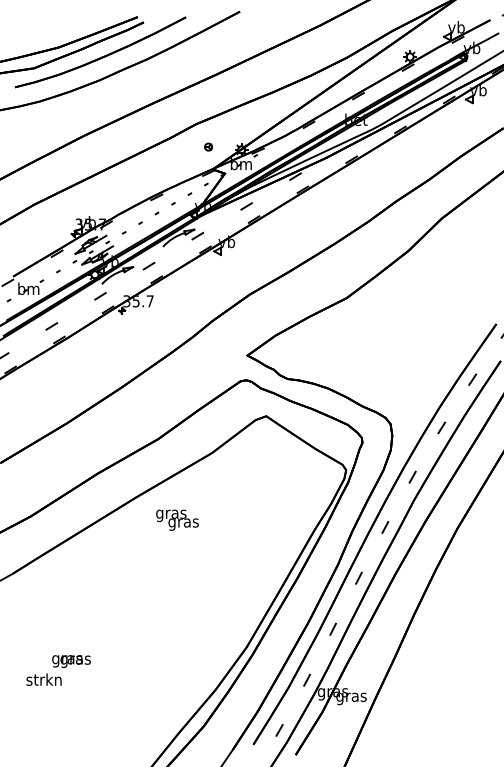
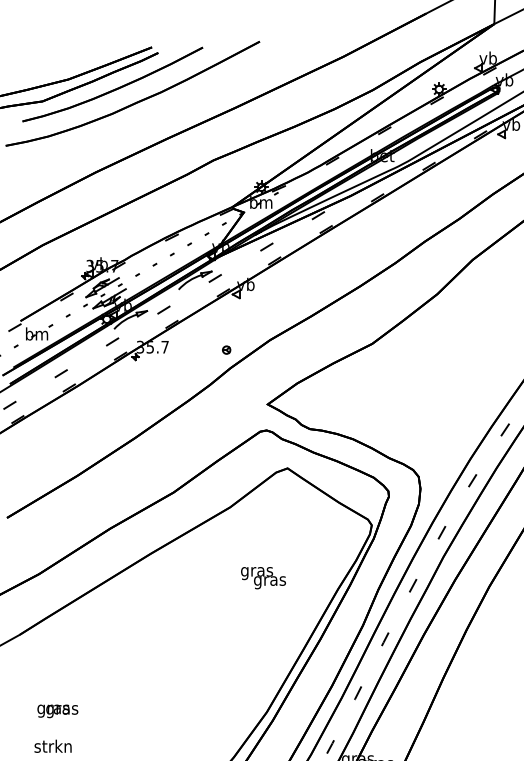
part: (208, 146) -> (226, 349), moved
text: (177, 519) -> (263, 577), moved
text: (71, 661) -> (57, 711), moved

